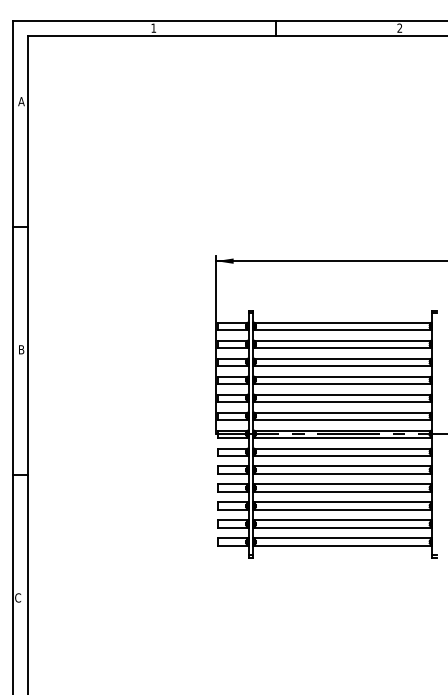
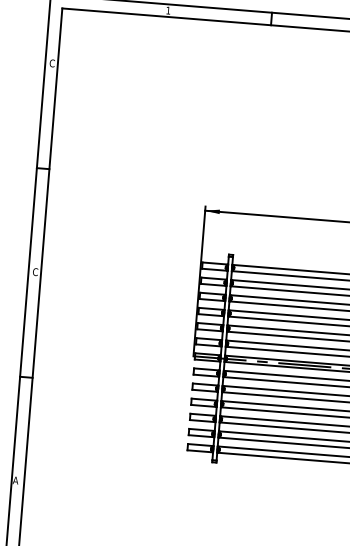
text: (21, 101) -> (52, 63), A -> C
text: (21, 349) -> (35, 271), B -> C
text: (17, 597) -> (15, 480), C -> A

